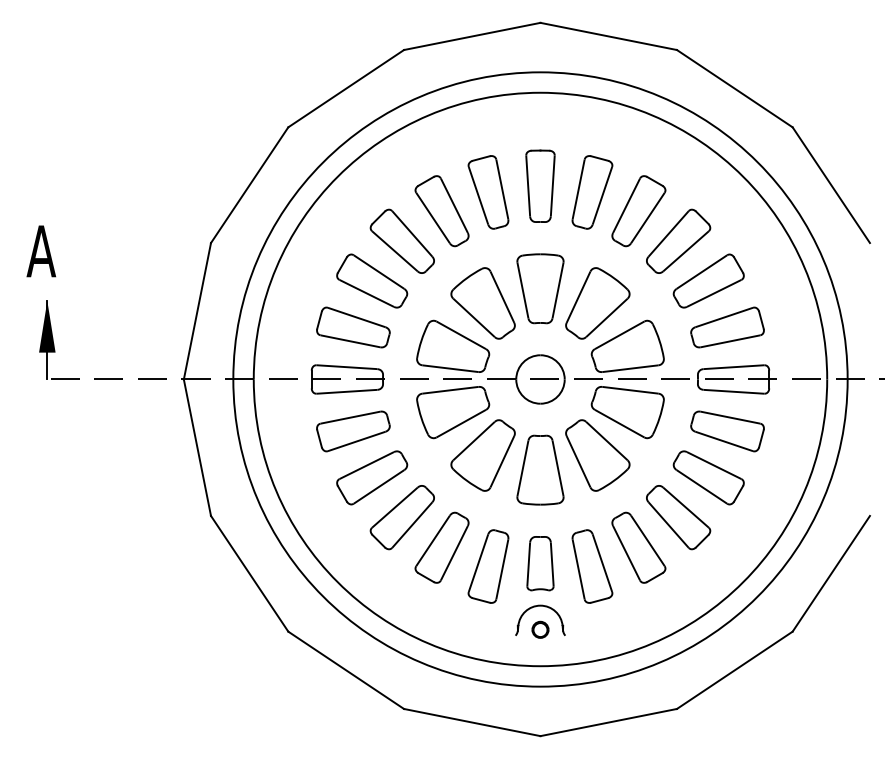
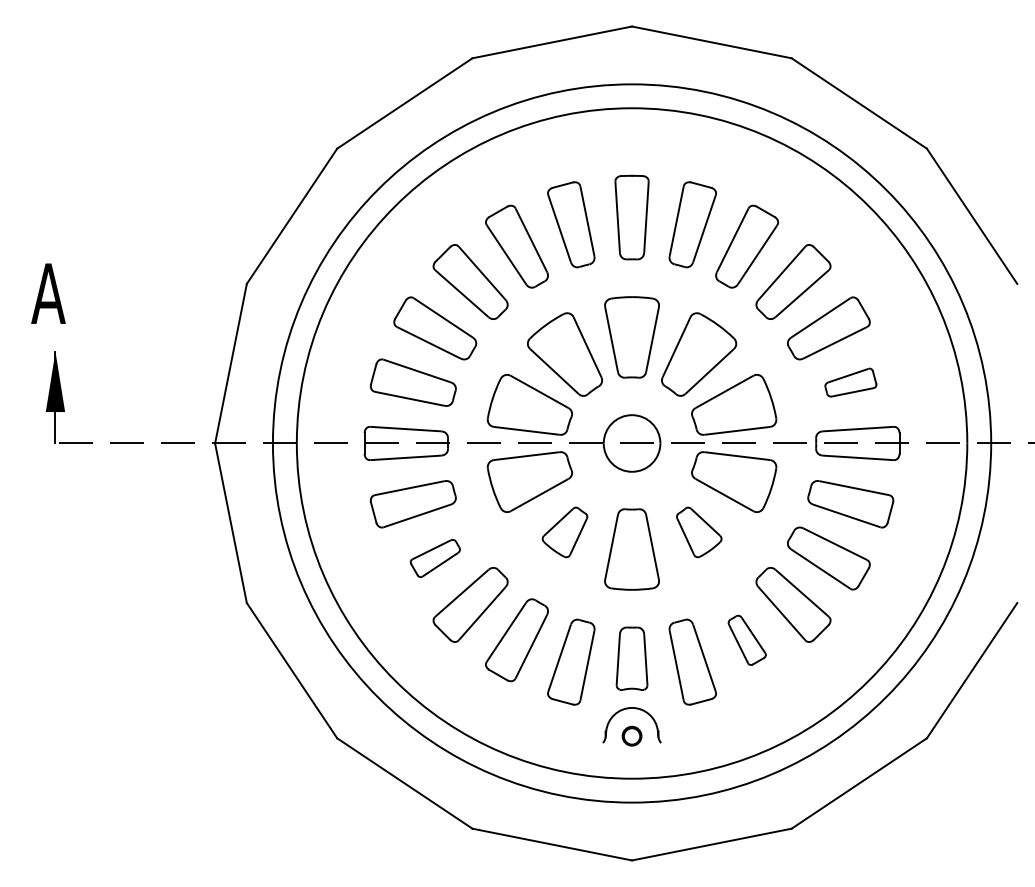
part: (727, 327) -> (850, 382), size x0.6
part: (482, 455) -> (564, 532), size x0.6
part: (598, 455) -> (699, 532), size x0.6
part: (372, 477) -> (435, 558), size x0.6
part: (639, 547) -> (747, 640), size x0.6

